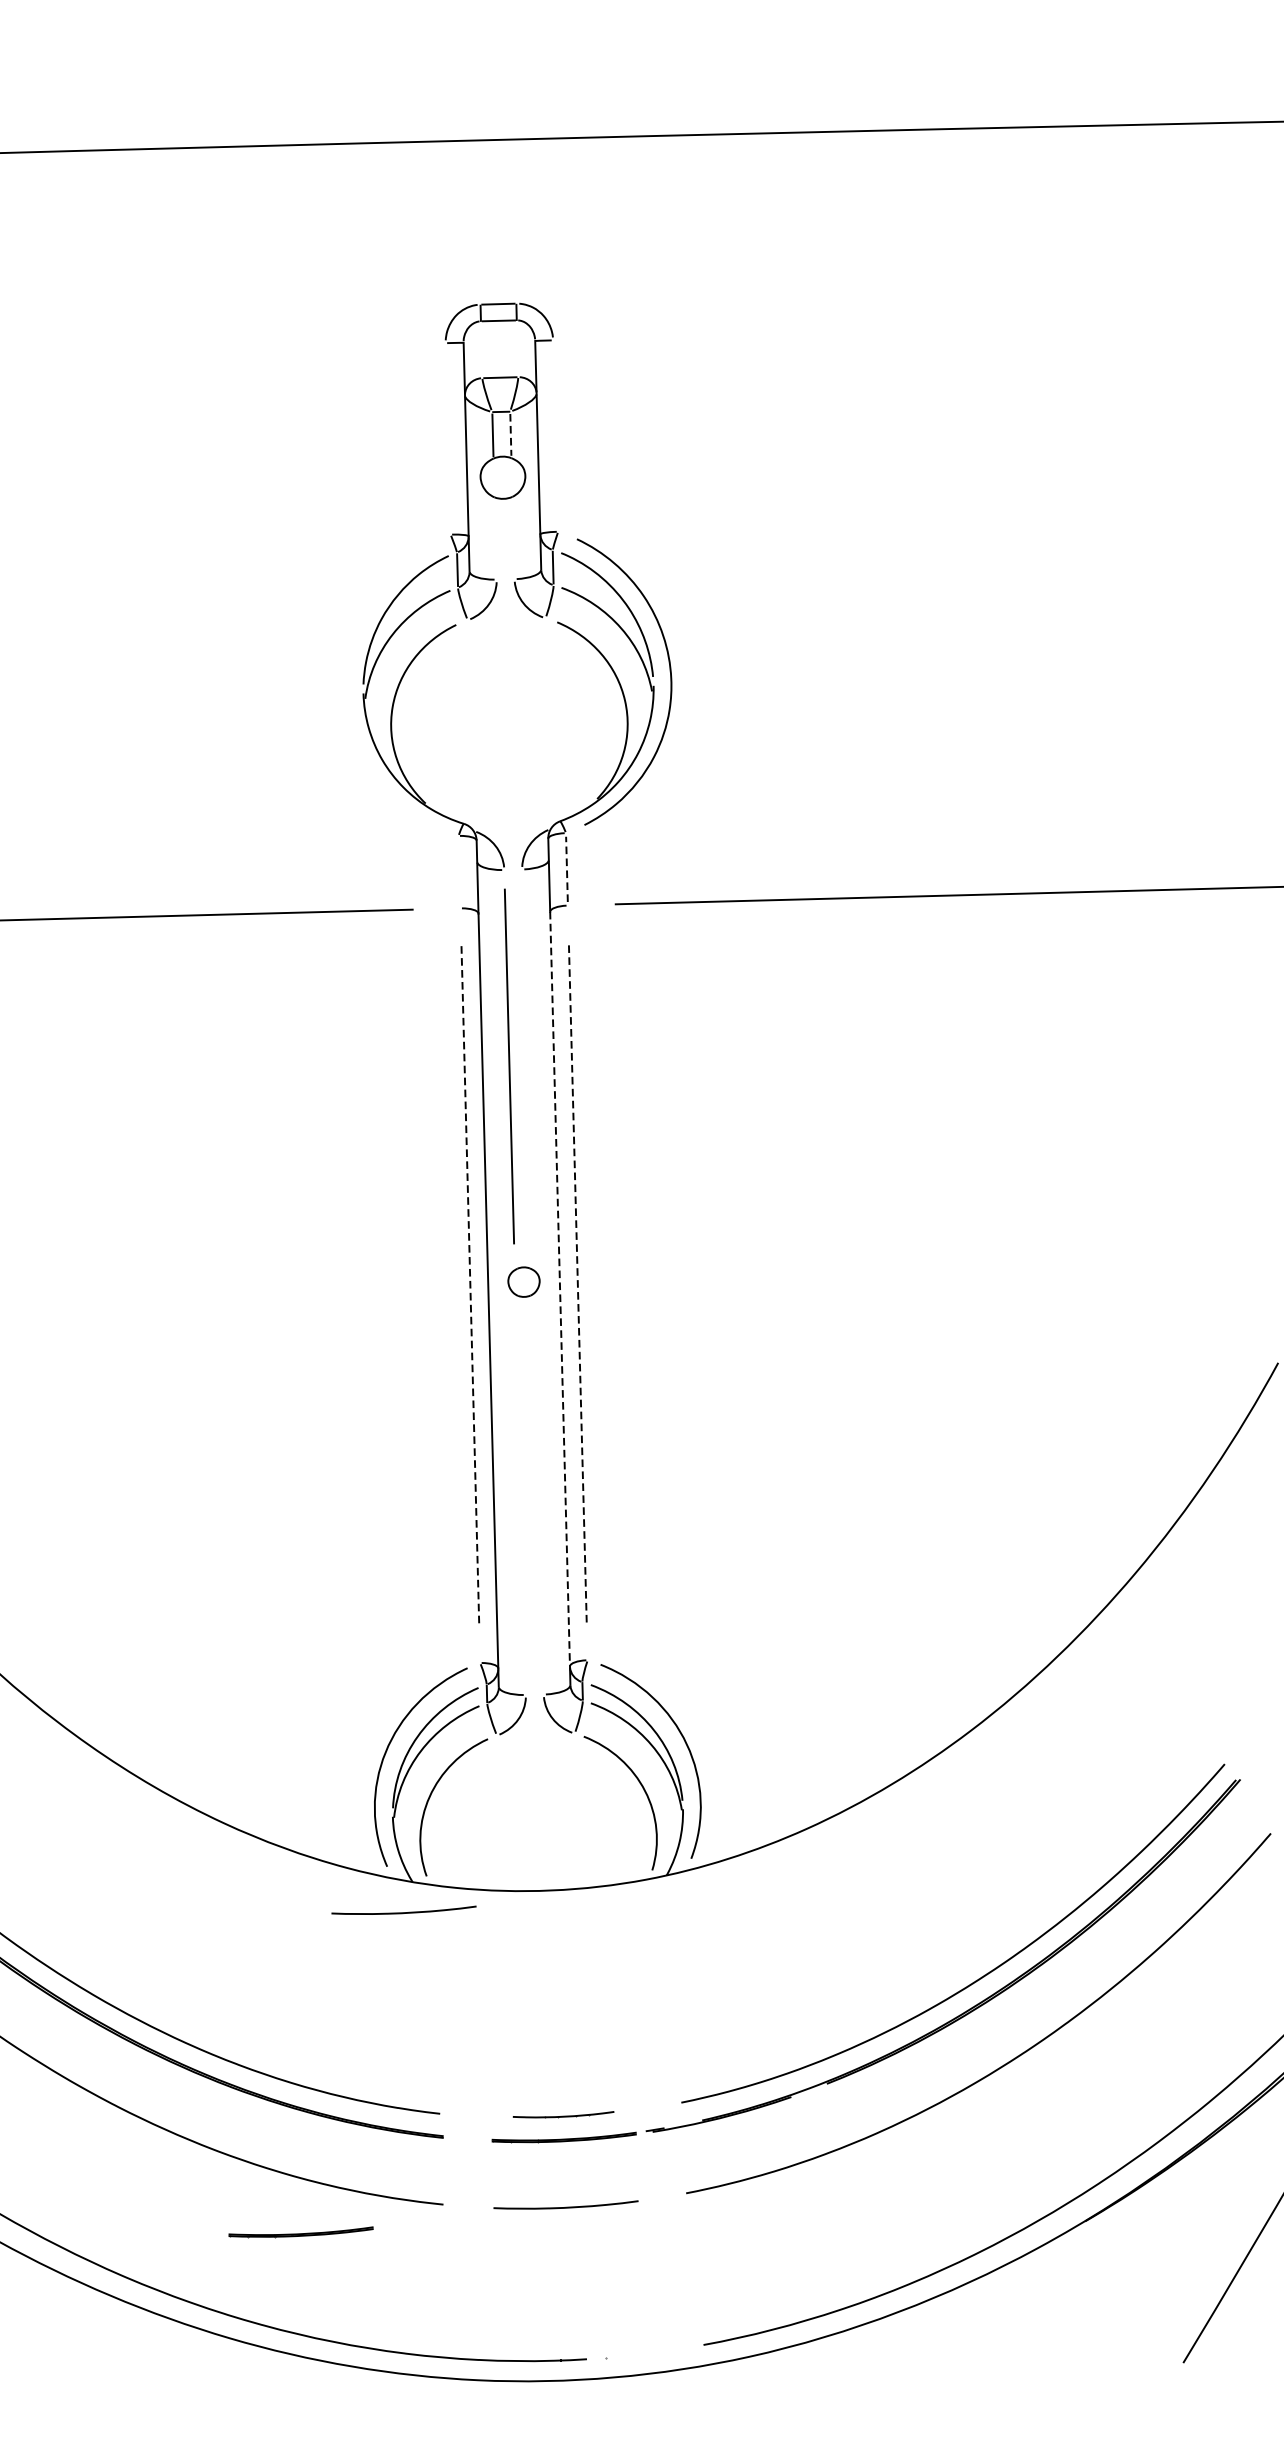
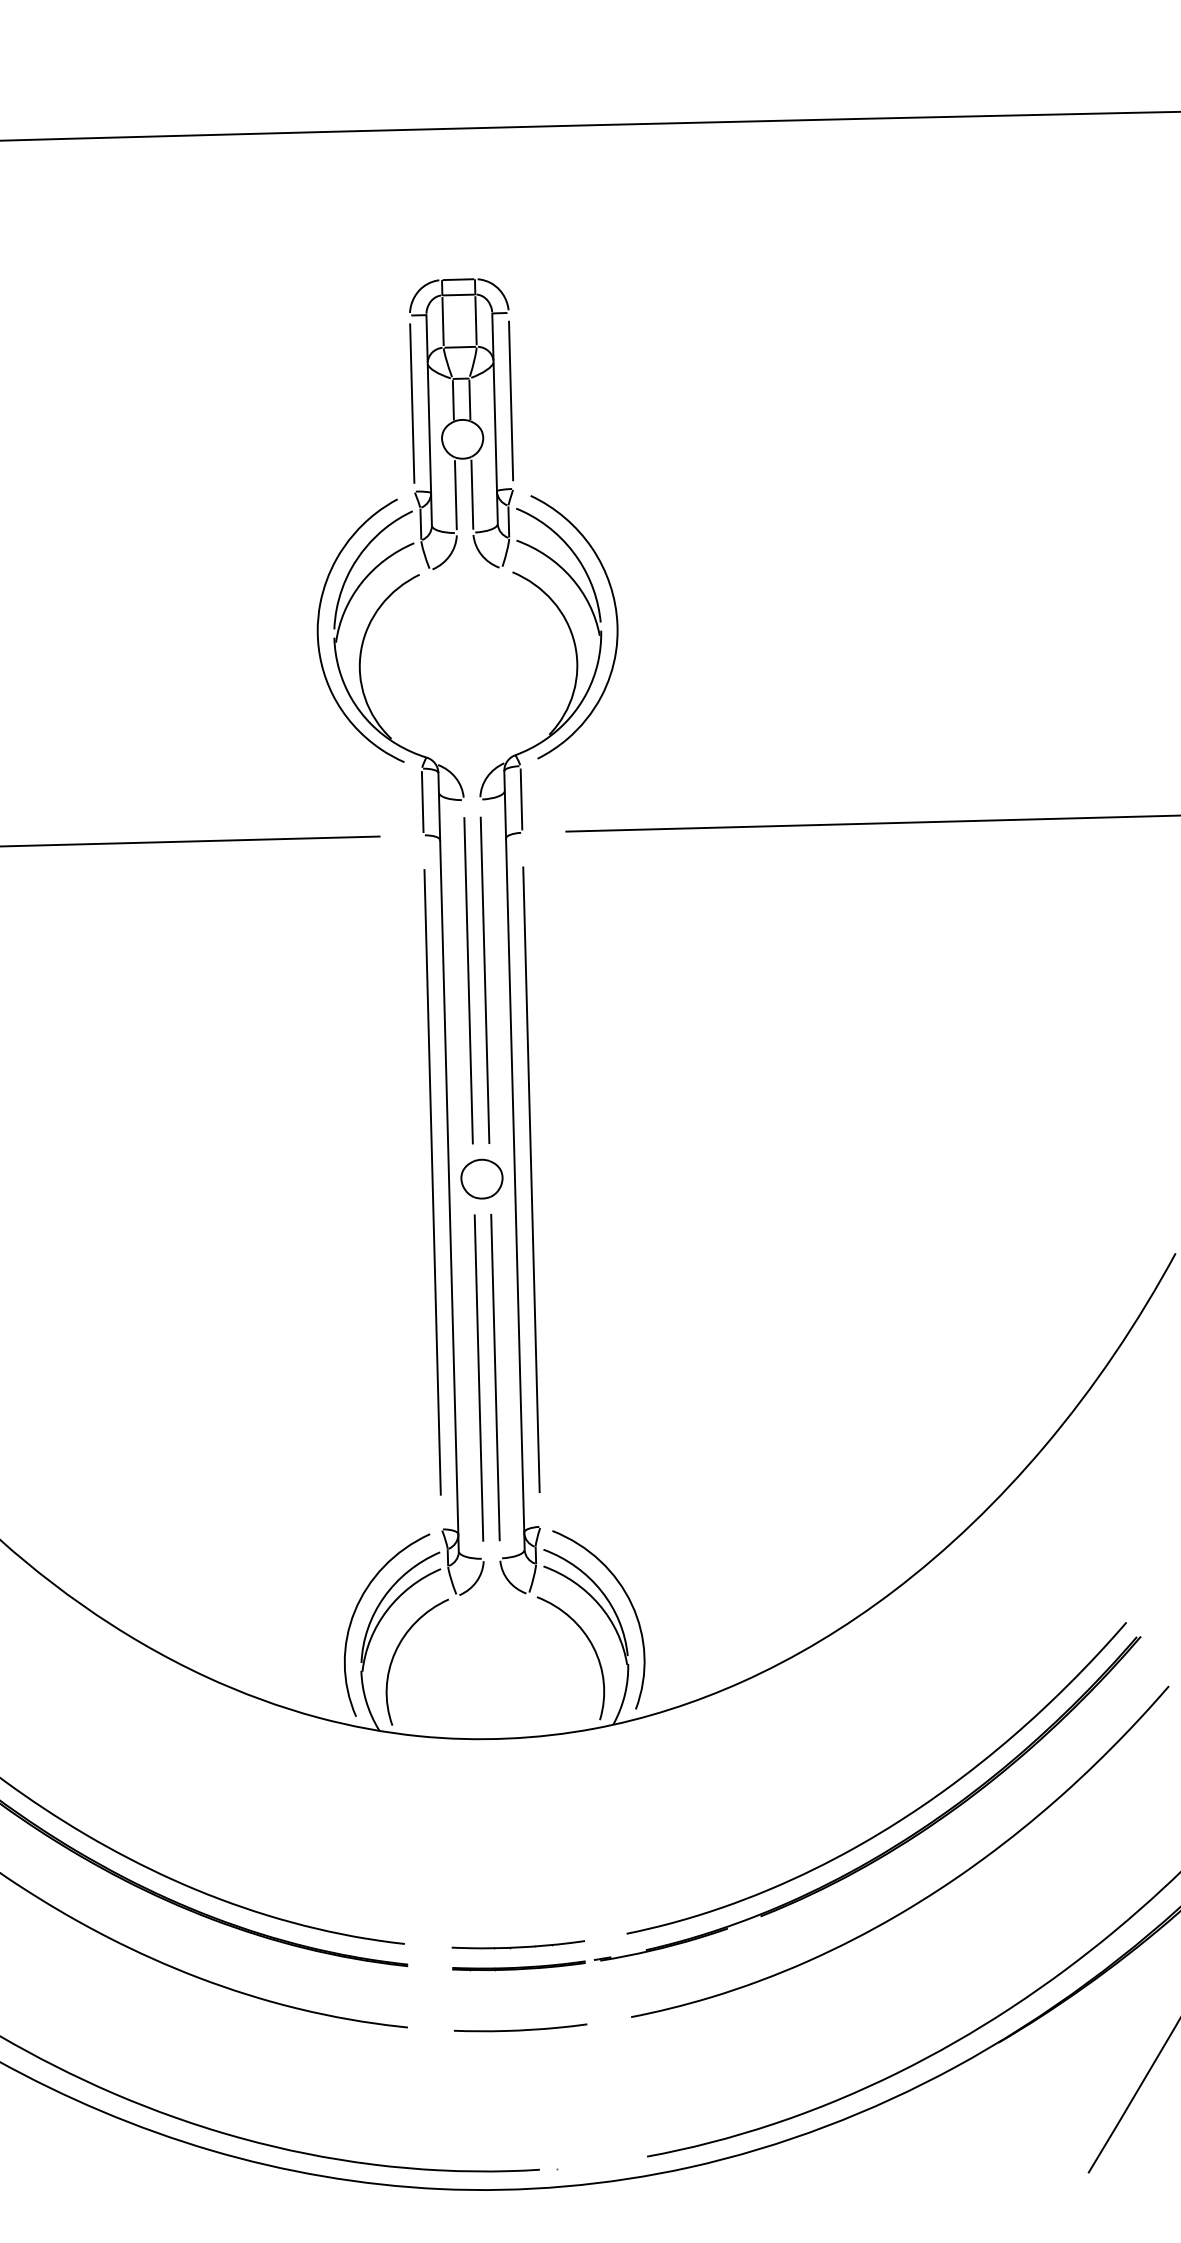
line: (516, 348) -> (475, 320), added
line: (481, 349) -> (442, 321), added
line: (510, 435) -> (469, 400), dashed -> solid
line: (556, 435) -> (511, 400), added
line: (448, 438) -> (412, 403), added
line: (513, 537) -> (472, 494), added
line: (495, 538) -> (455, 495), added
curve: (346, 685) -> (318, 630), added
line: (566, 869) -> (521, 799), dashed -> solid
line: (459, 872) -> (422, 802), added
line: (526, 1066) -> (484, 980), added
part: (523, 1281) -> (481, 1178), size x1.43
line: (577, 1282) -> (531, 1179), dashed -> solid
line: (470, 1285) -> (432, 1182), dashed -> solid
line: (560, 1290) -> (515, 1186), dashed -> solid
line: (520, 1497) -> (478, 1377), added
line: (538, 1497) -> (495, 1377), added
curve: (403, 1912) -> (371, 1758), removed
part: (563, 2114) -> (518, 1944), size x1.43
part: (300, 2231) -> (276, 2052), removed

